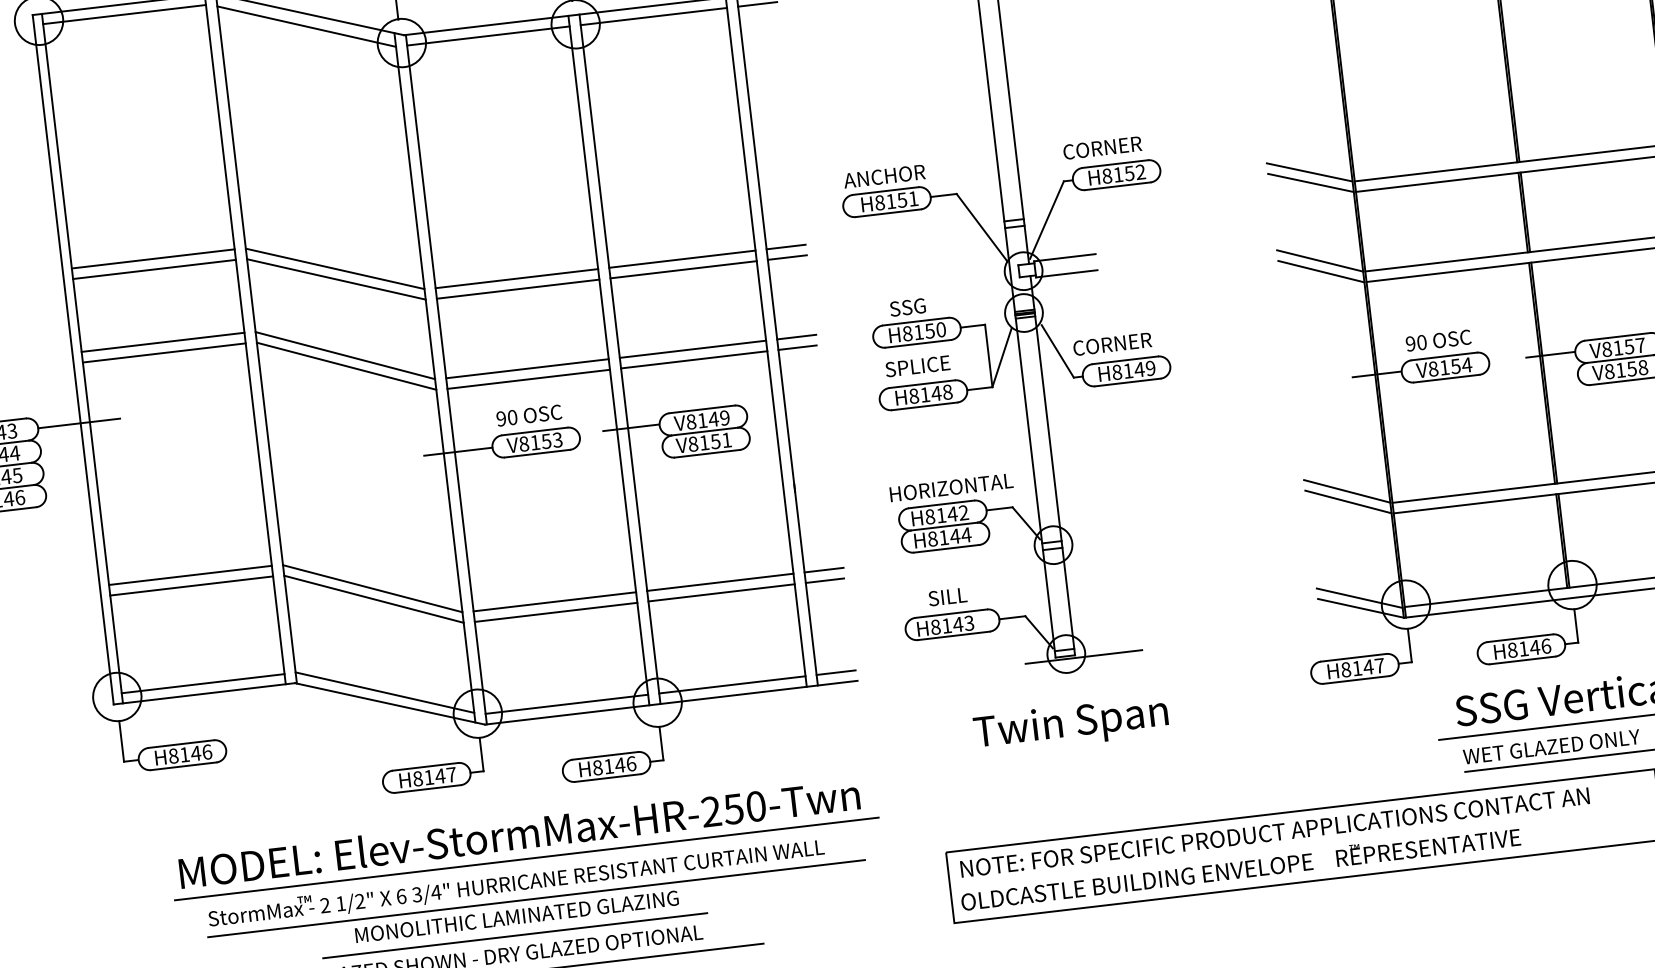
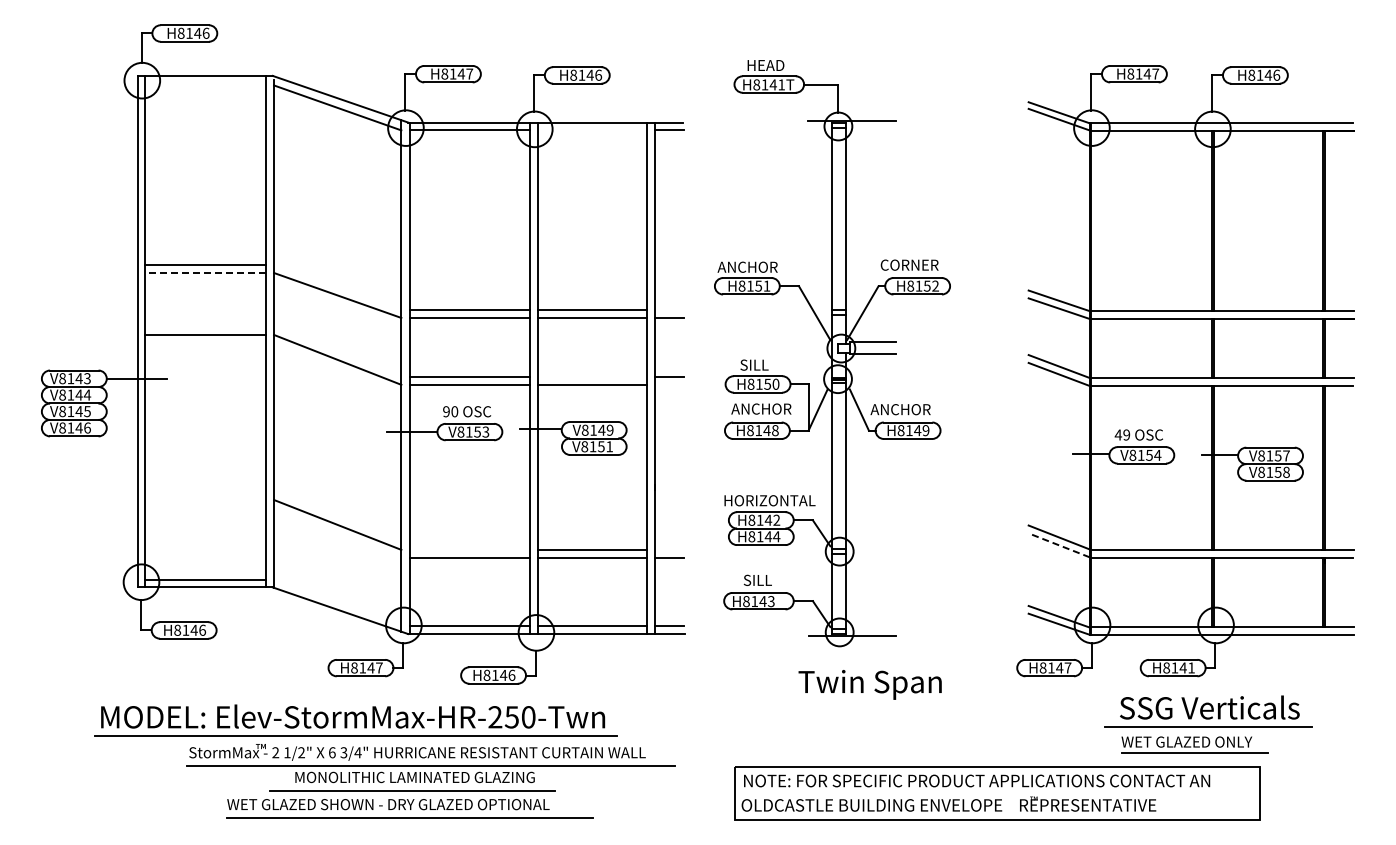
line: (124, 14) -> (205, 83), removed
line: (653, 16) -> (592, 130), removed
line: (785, 247) -> (669, 310), removed
line: (334, 268) -> (337, 287), removed
line: (153, 269) -> (204, 272), solid -> dashed
text: (914, 305) -> (758, 364), SSG -> SILL
line: (163, 342) -> (205, 326), removed
text: (1416, 342) -> (1122, 434), 90 -> 49
text: (1112, 343) -> (900, 409), CORNER -> ANCHOR
line: (797, 348) -> (669, 385), removed
line: (692, 349) -> (592, 377), removed
line: (344, 354) -> (337, 351), removed
text: (925, 364) -> (761, 408), SPLICE -> ANCHOR
line: (1348, 502) -> (1059, 545), solid -> dashed
line: (823, 570) -> (669, 550), removed
line: (190, 575) -> (205, 499), removed
line: (191, 586) -> (205, 507), removed
line: (373, 598) -> (337, 532), removed
line: (554, 602) -> (469, 550), removed
text: (1546, 645) -> (1191, 667), H8146 -> H8141
line: (384, 691) -> (337, 601), removed
text: (1070, 724) -> (869, 684), moved
part: (523, 838) -> (355, 720), moved

